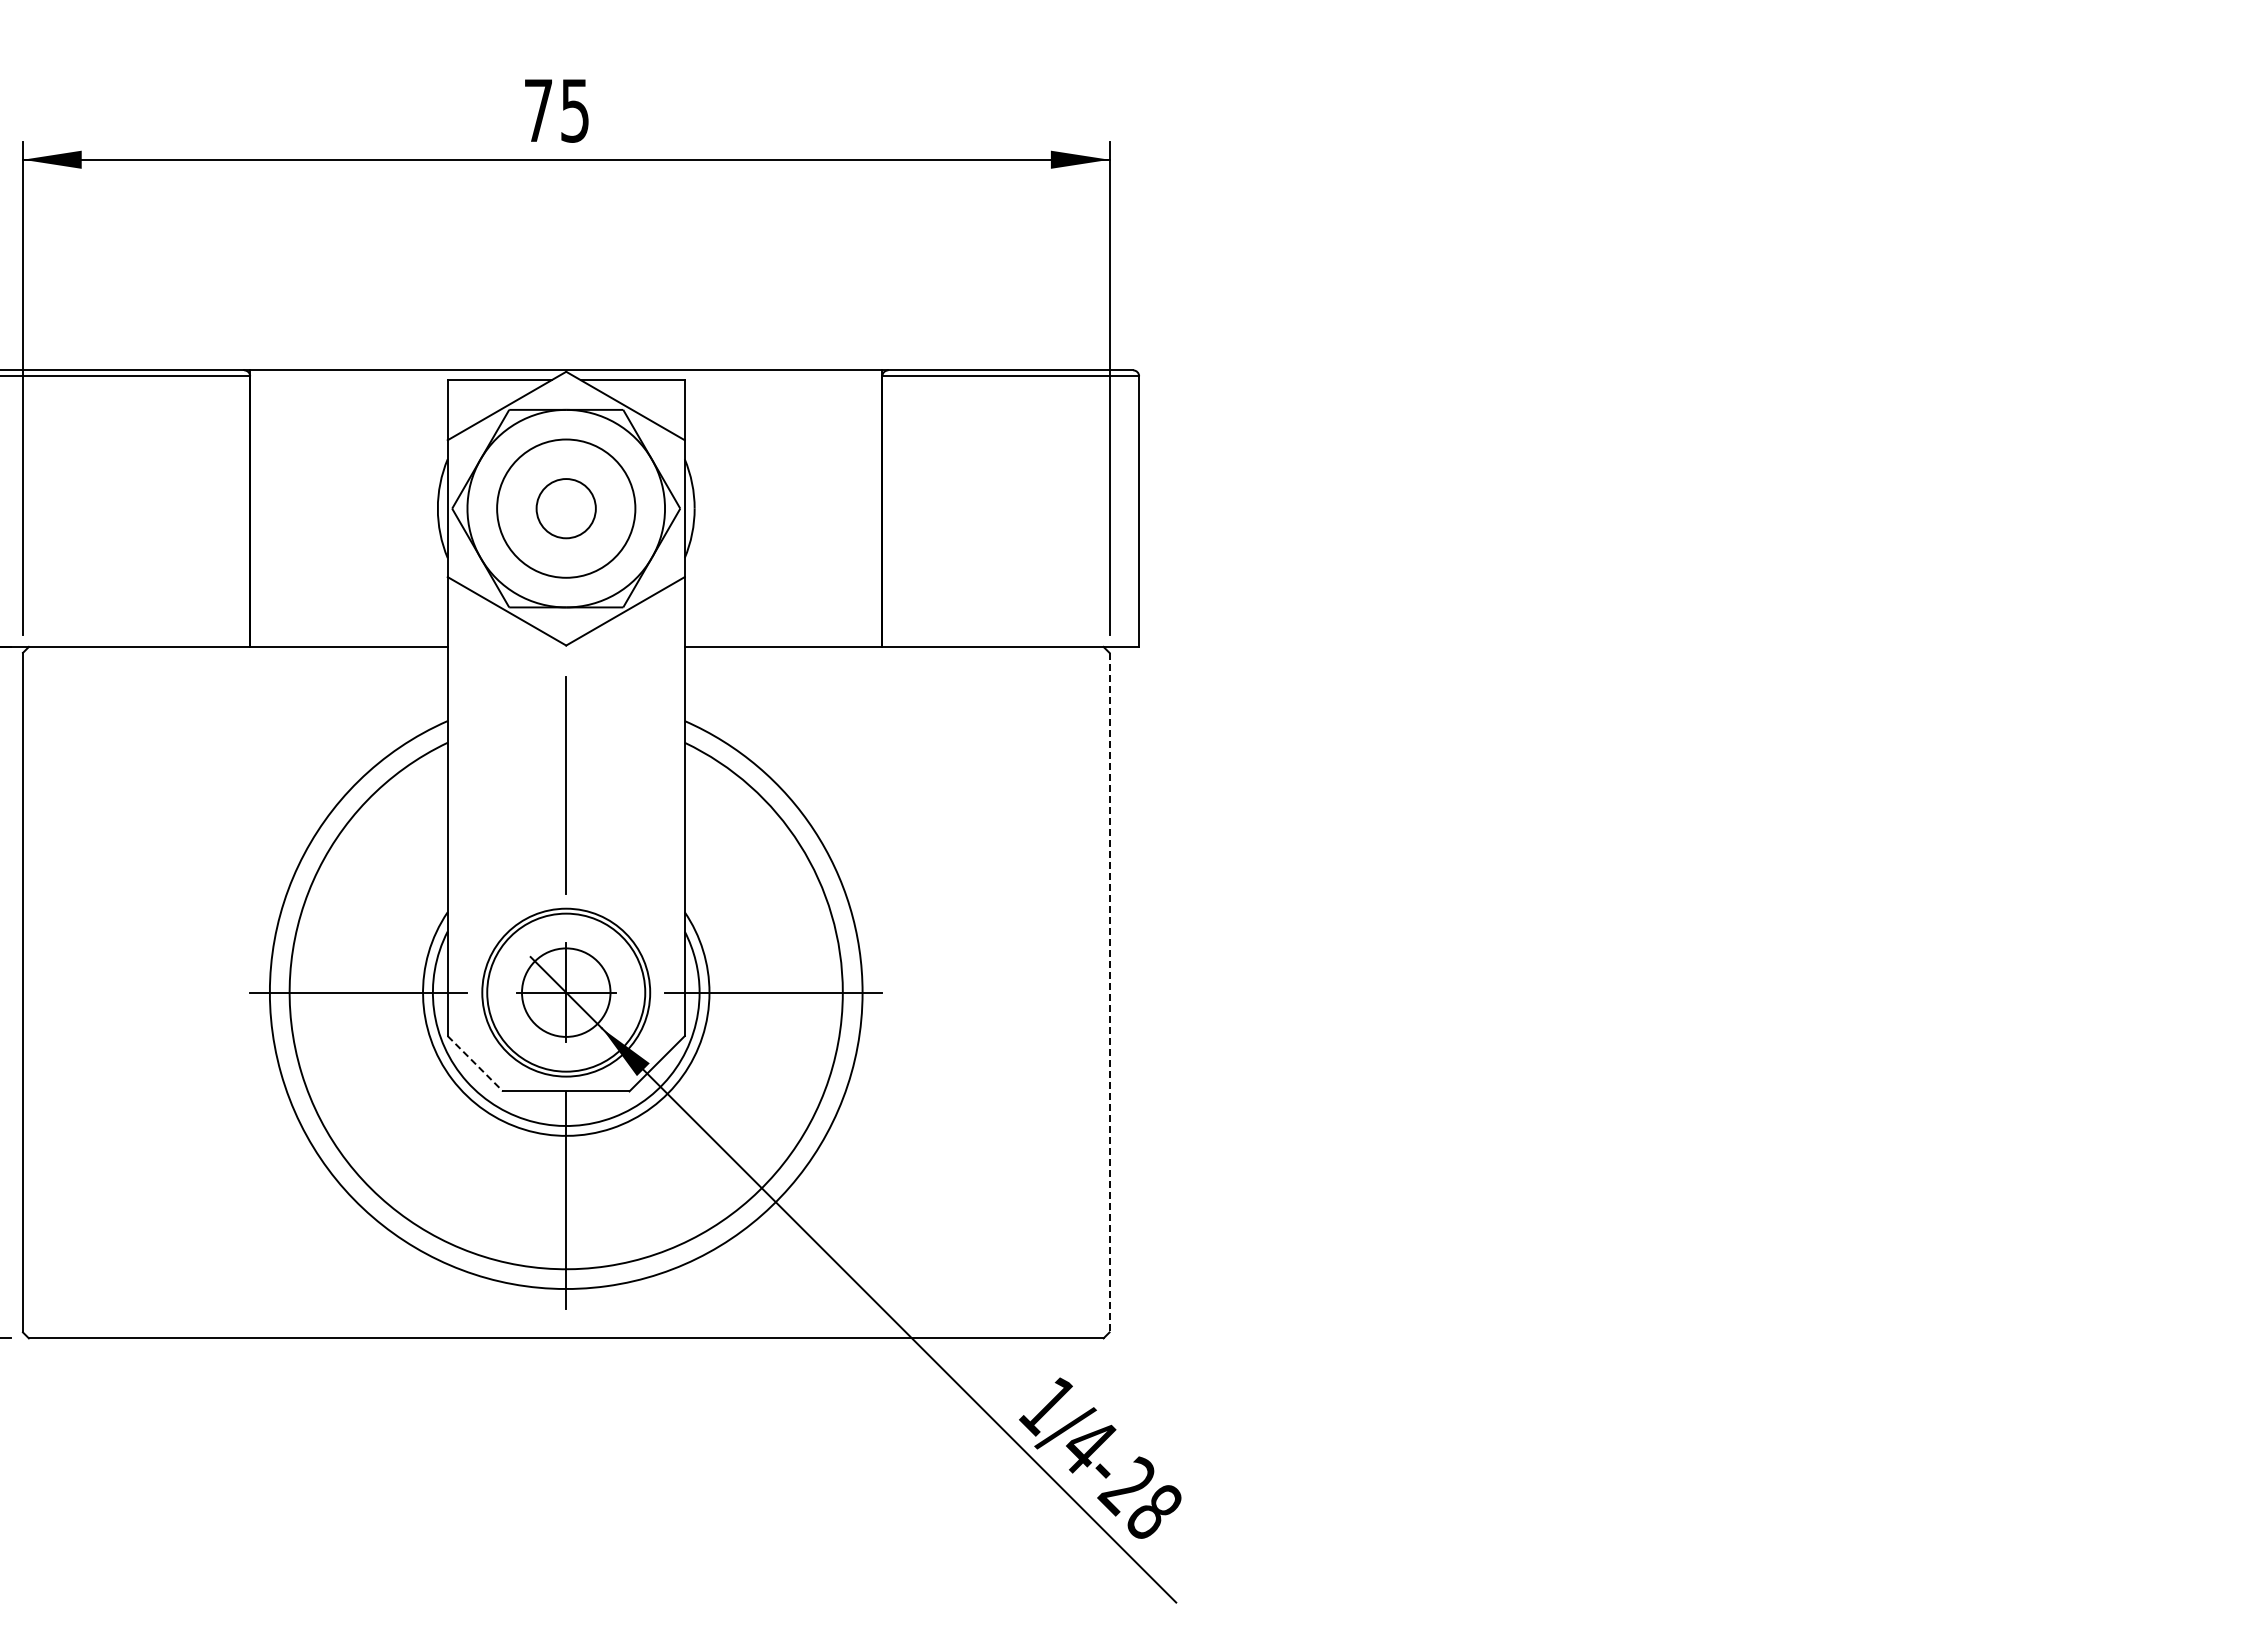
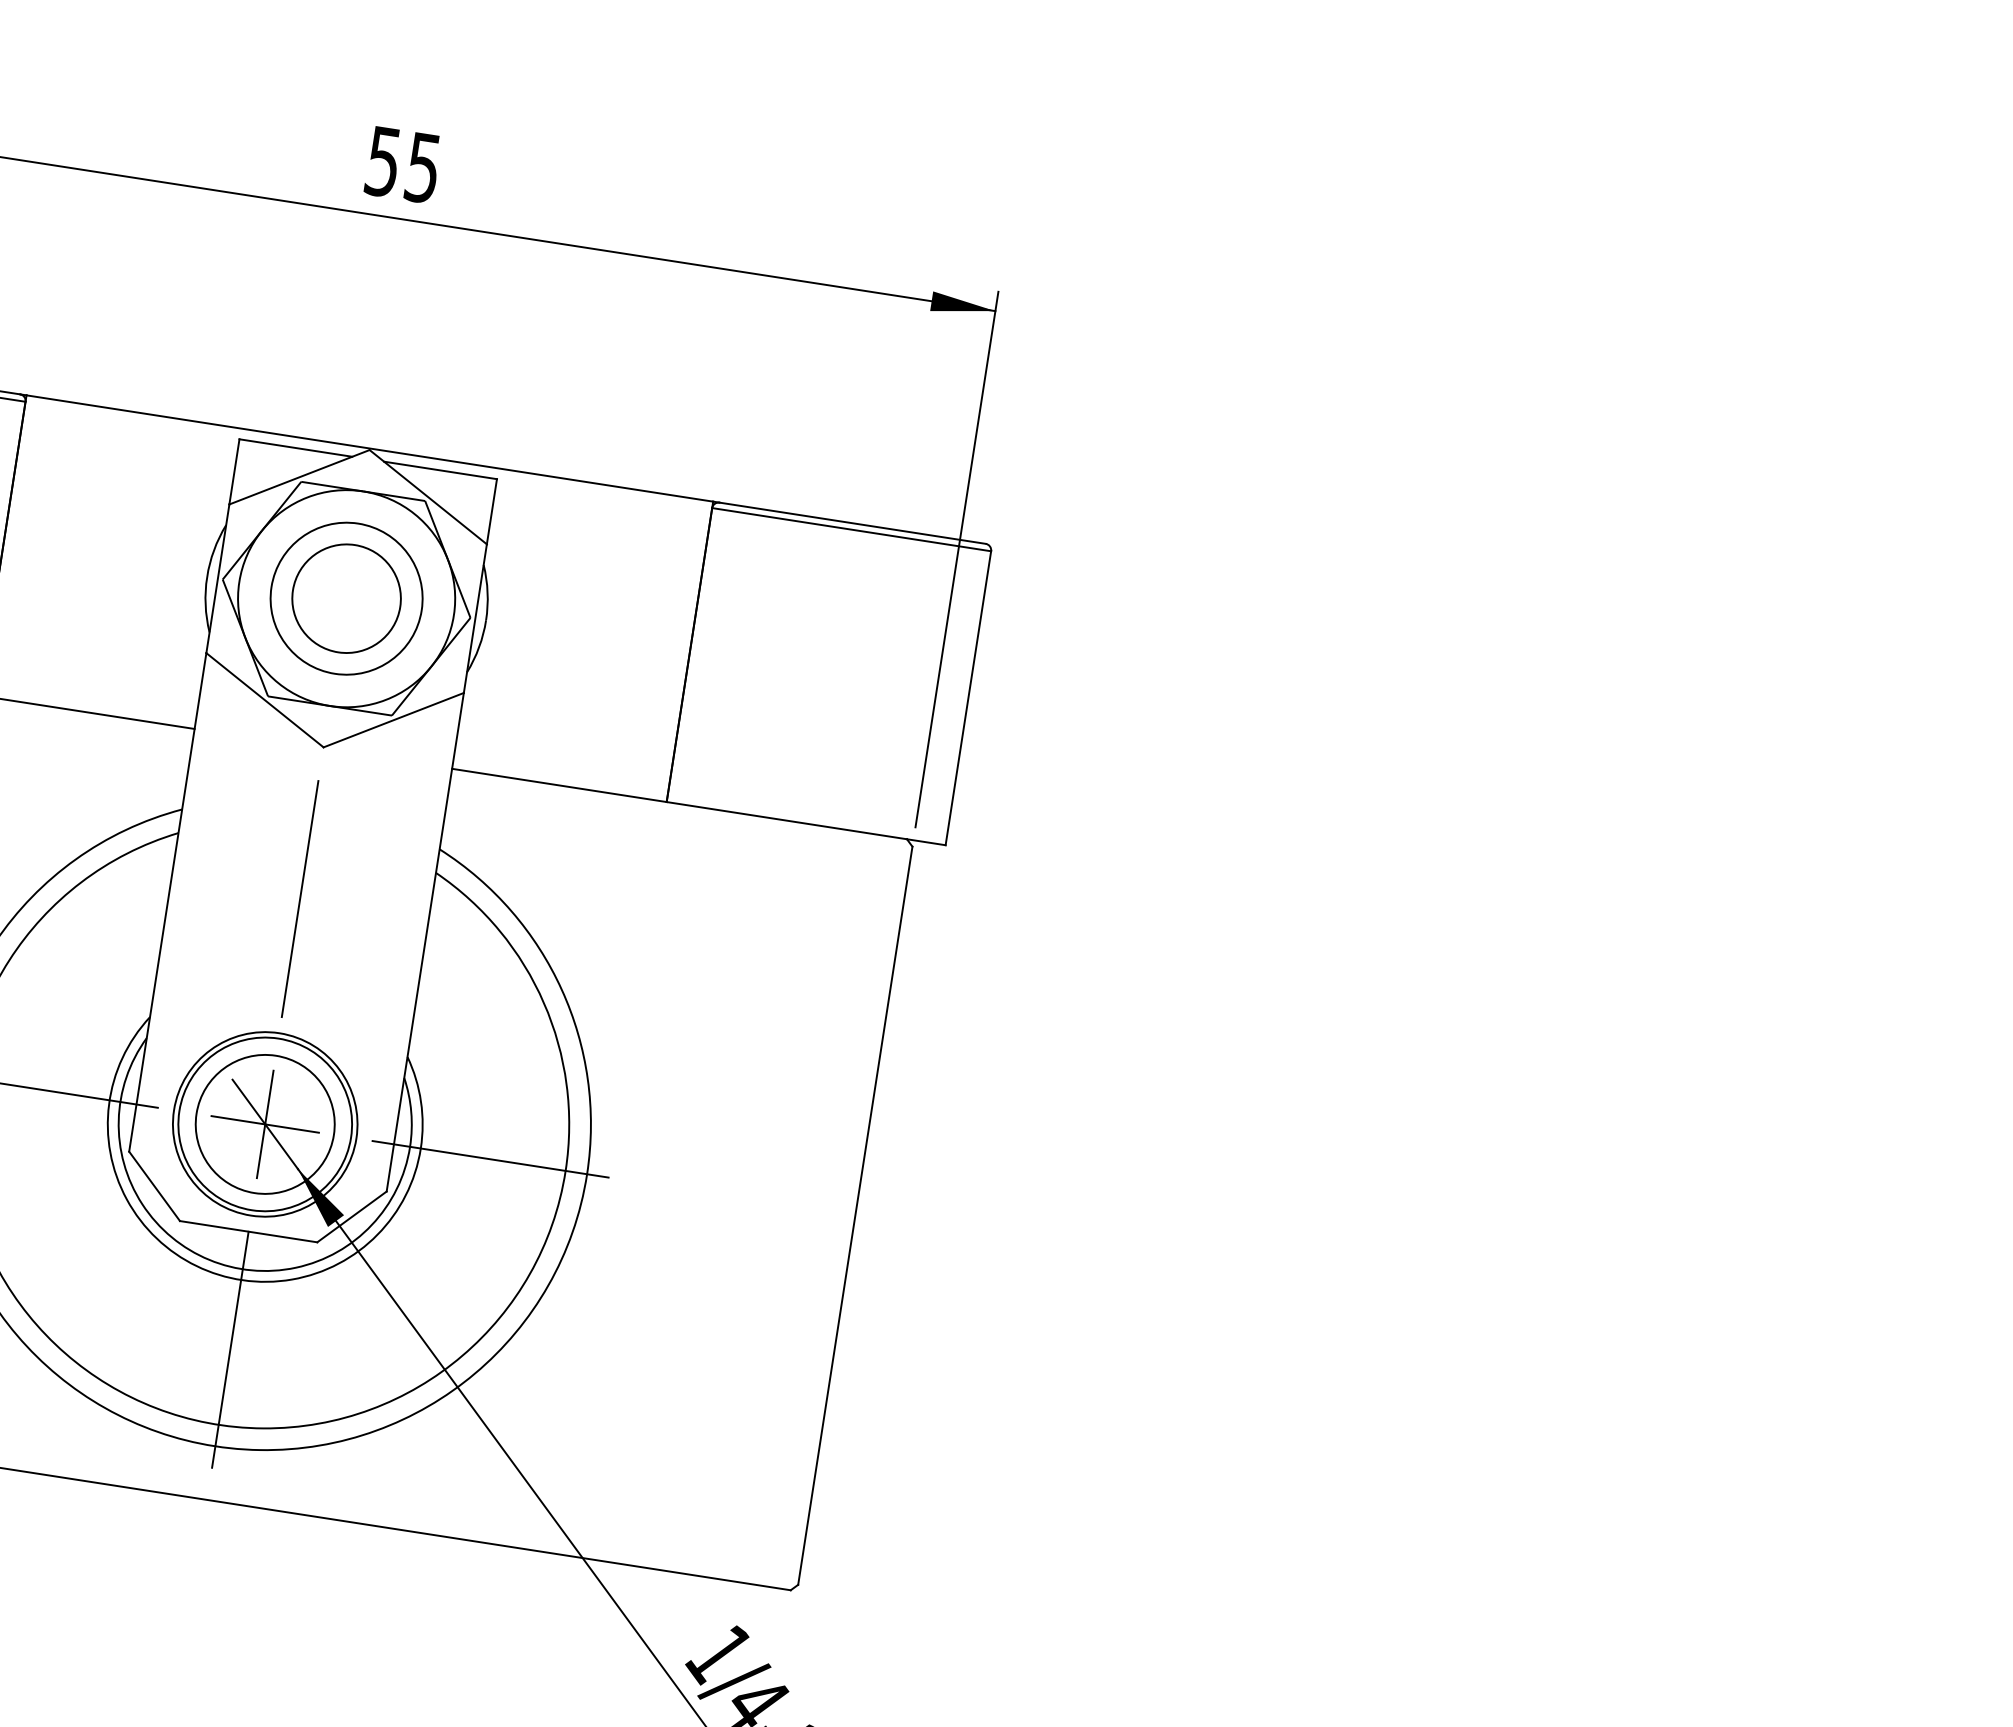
text: (537, 110) -> (382, 161), 75 -> 55
circle: (565, 508) -> (345, 598), size x1.67
circle: (566, 992) -> (265, 1124), size x1.43
line: (1109, 992) -> (855, 1215), dashed -> solid
line: (475, 1064) -> (154, 1187), dashed -> solid

